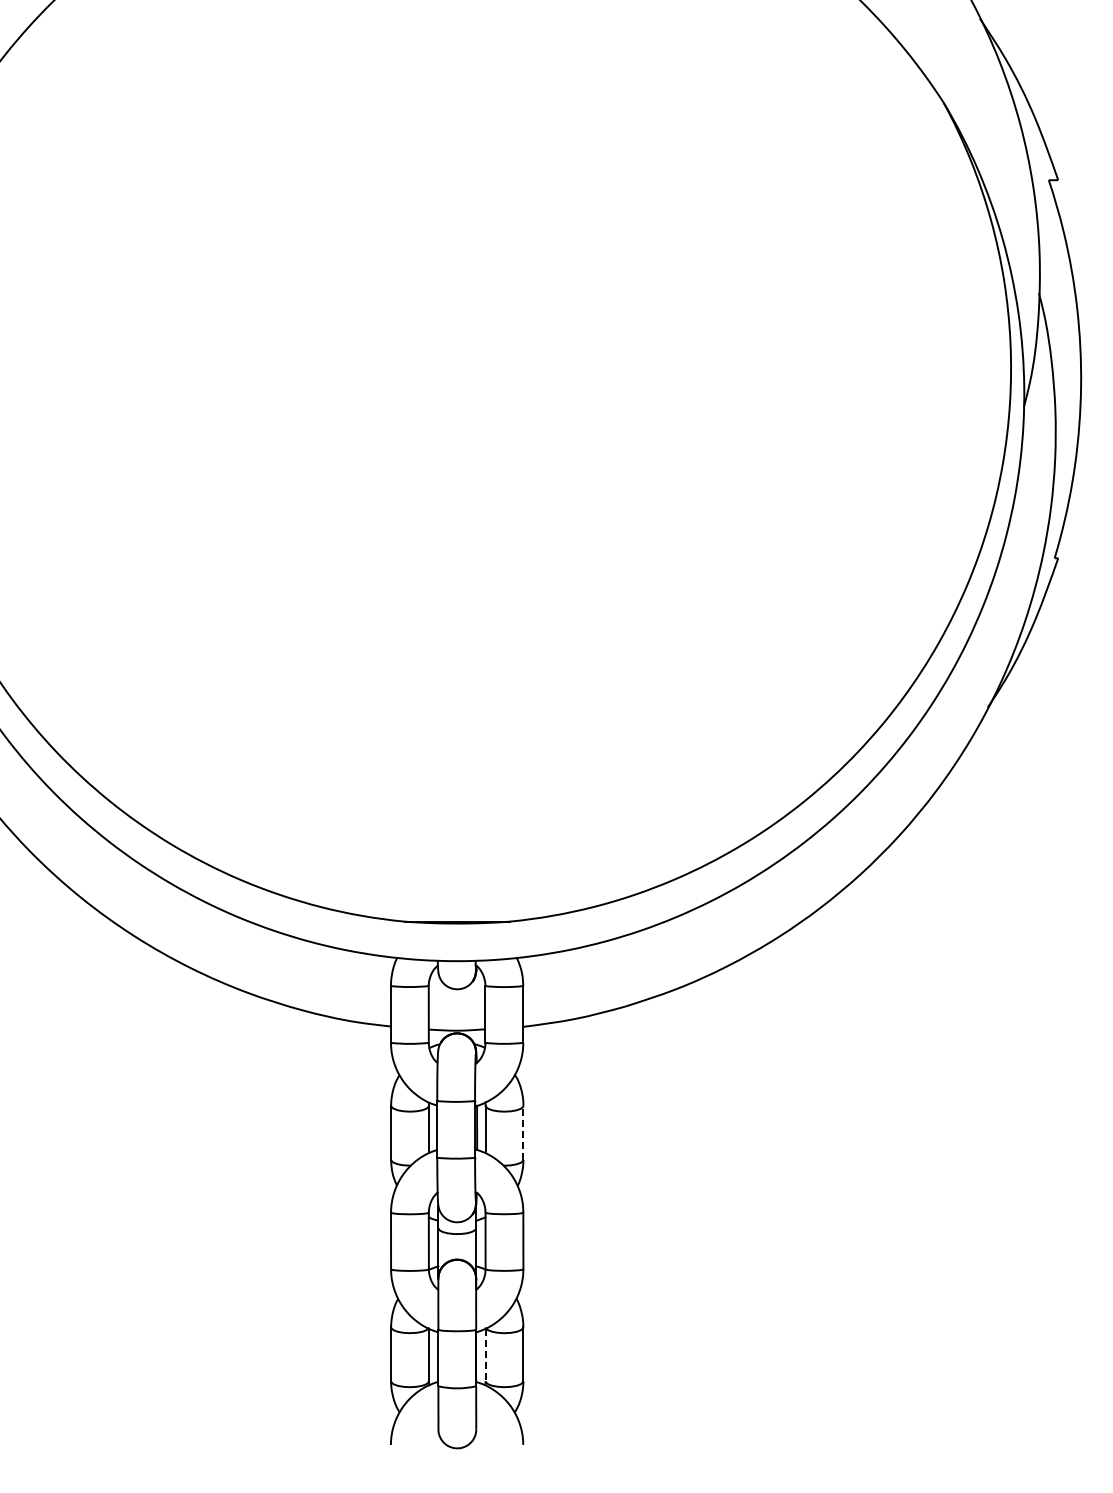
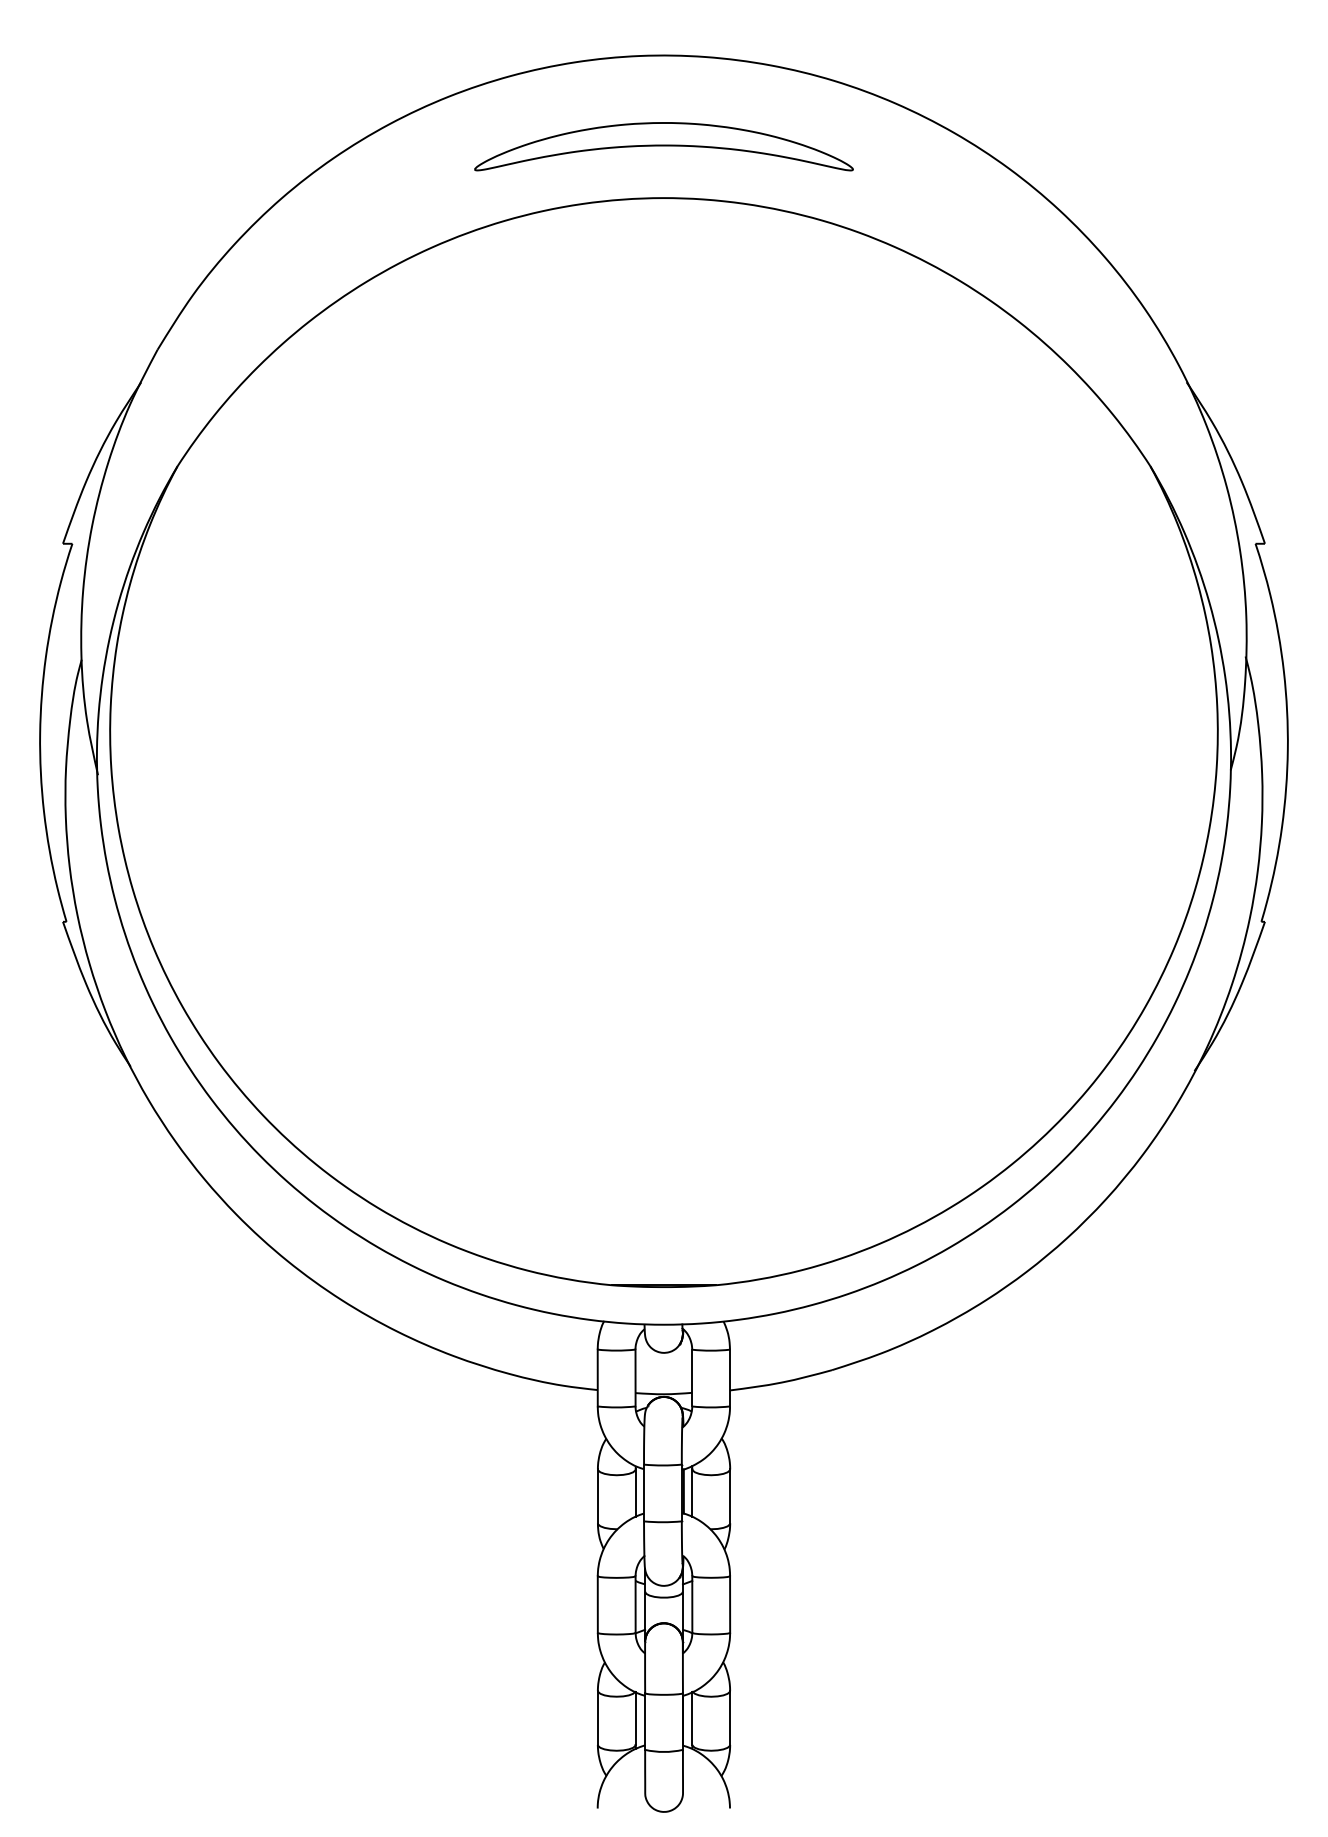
line: (523, 1132) -> (730, 1496), dashed -> solid
line: (485, 1355) -> (692, 1719), dashed -> solid

